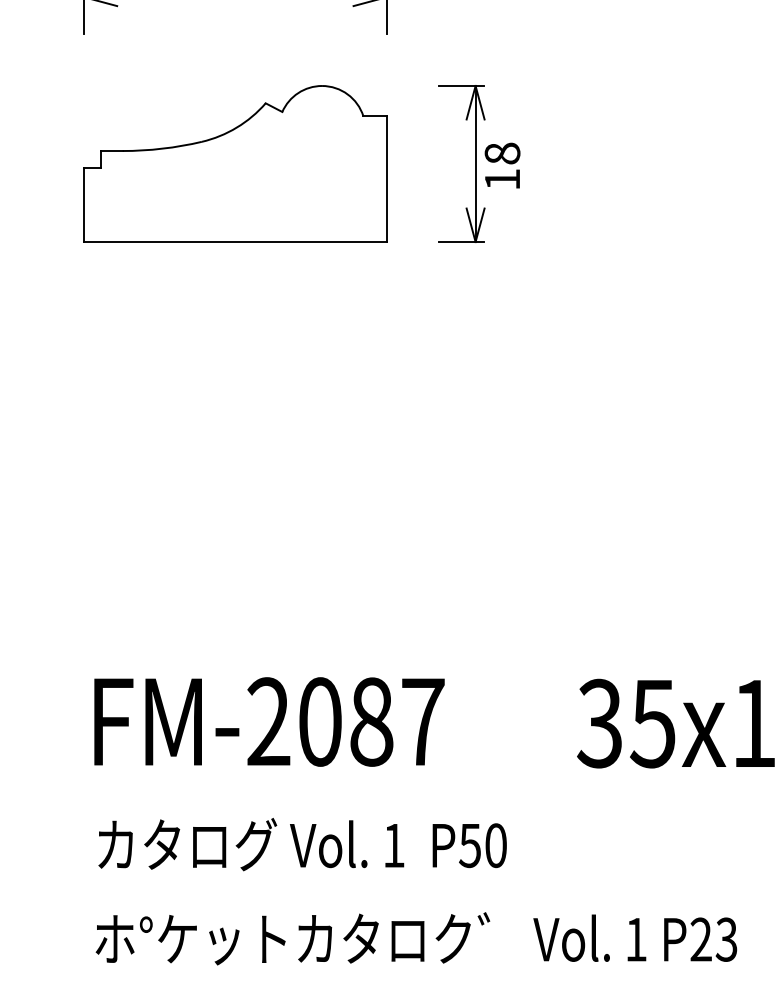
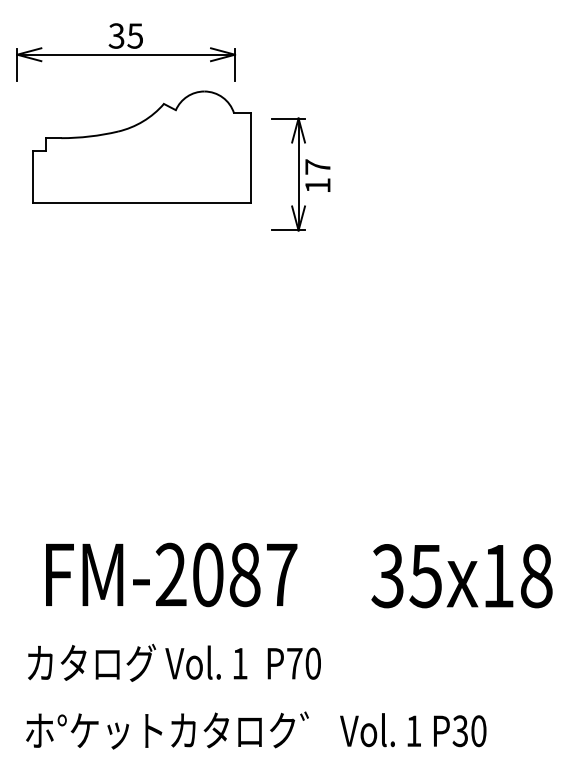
text: (501, 152) -> (317, 166), 18 -> 17
part: (234, 162) -> (141, 146), moved
text: (269, 721) -> (171, 574), moved
text: (469, 845) -> (294, 663), P50 -> P70
text: (713, 940) -> (469, 731), P23 -> P30

